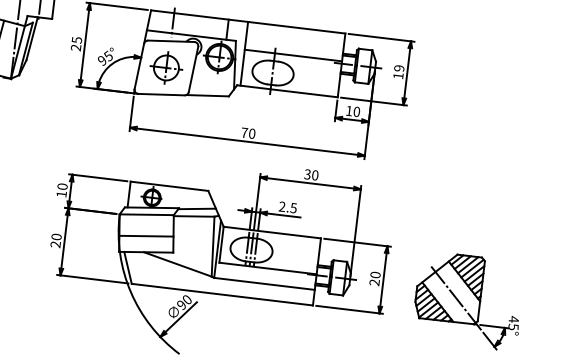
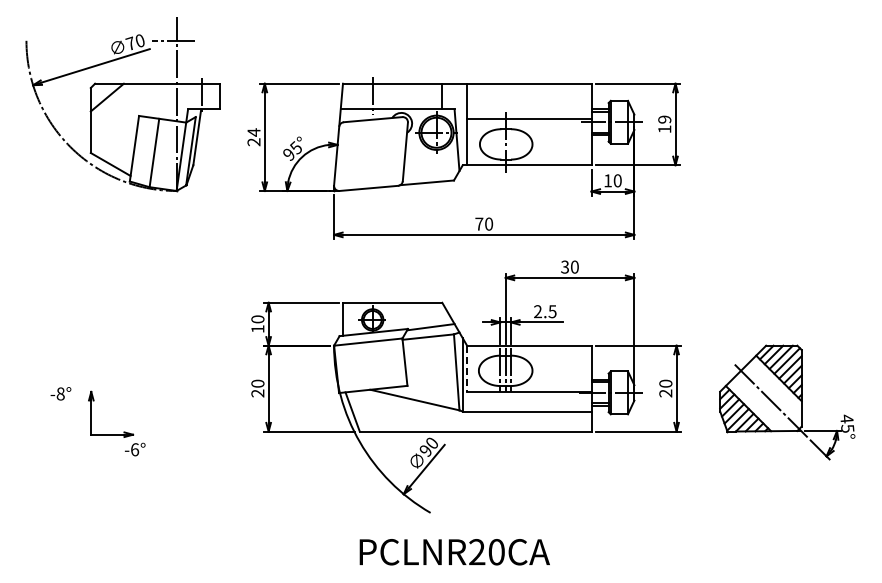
text: (76, 40) -> (253, 132), 25 -> 24
part: (165, 68) -> (370, 154), removed
line: (146, 235) -> (370, 368), removed
line: (221, 244) -> (467, 368), solid -> dashed

